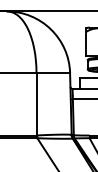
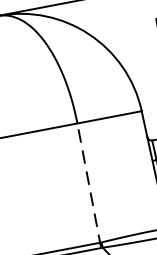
line: (36, 105) -> (89, 185), solid -> dashed

